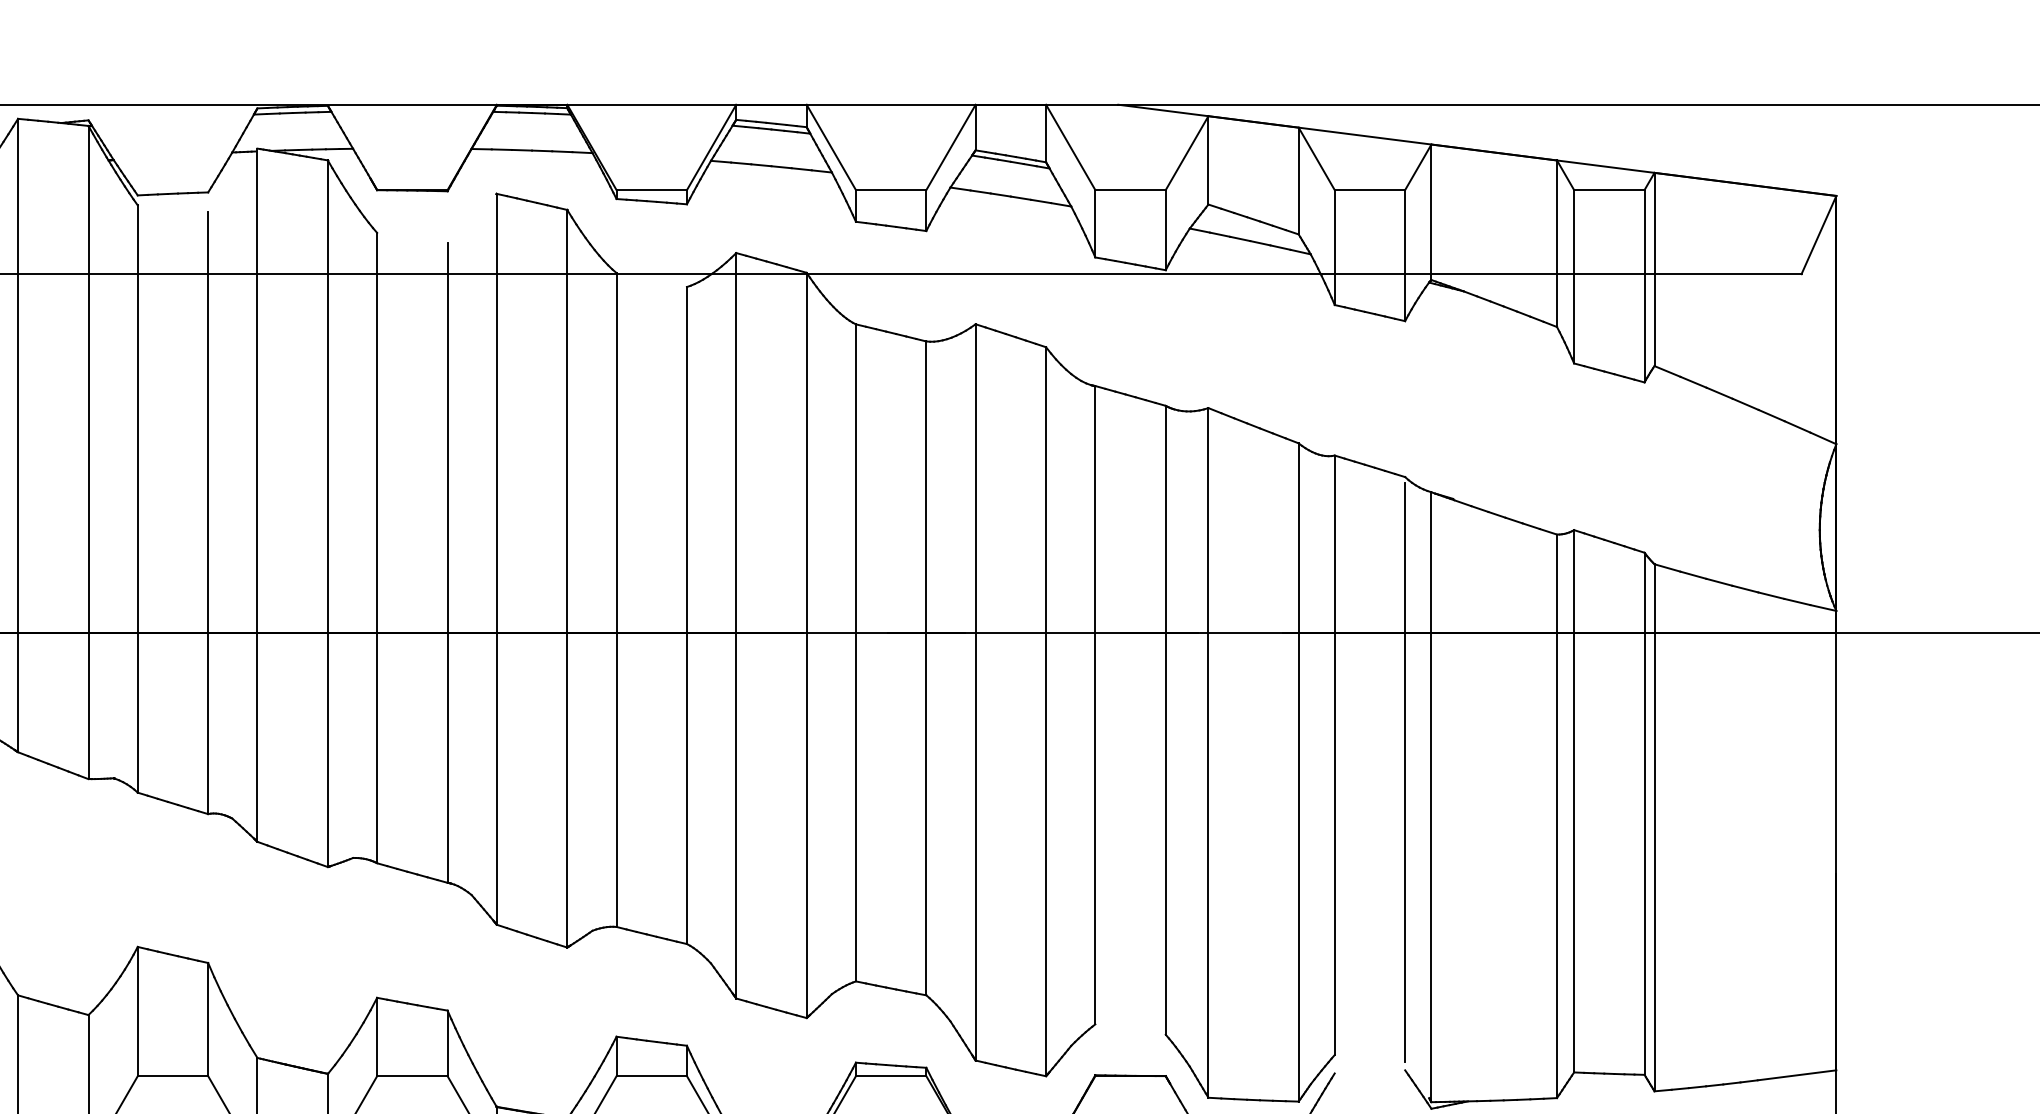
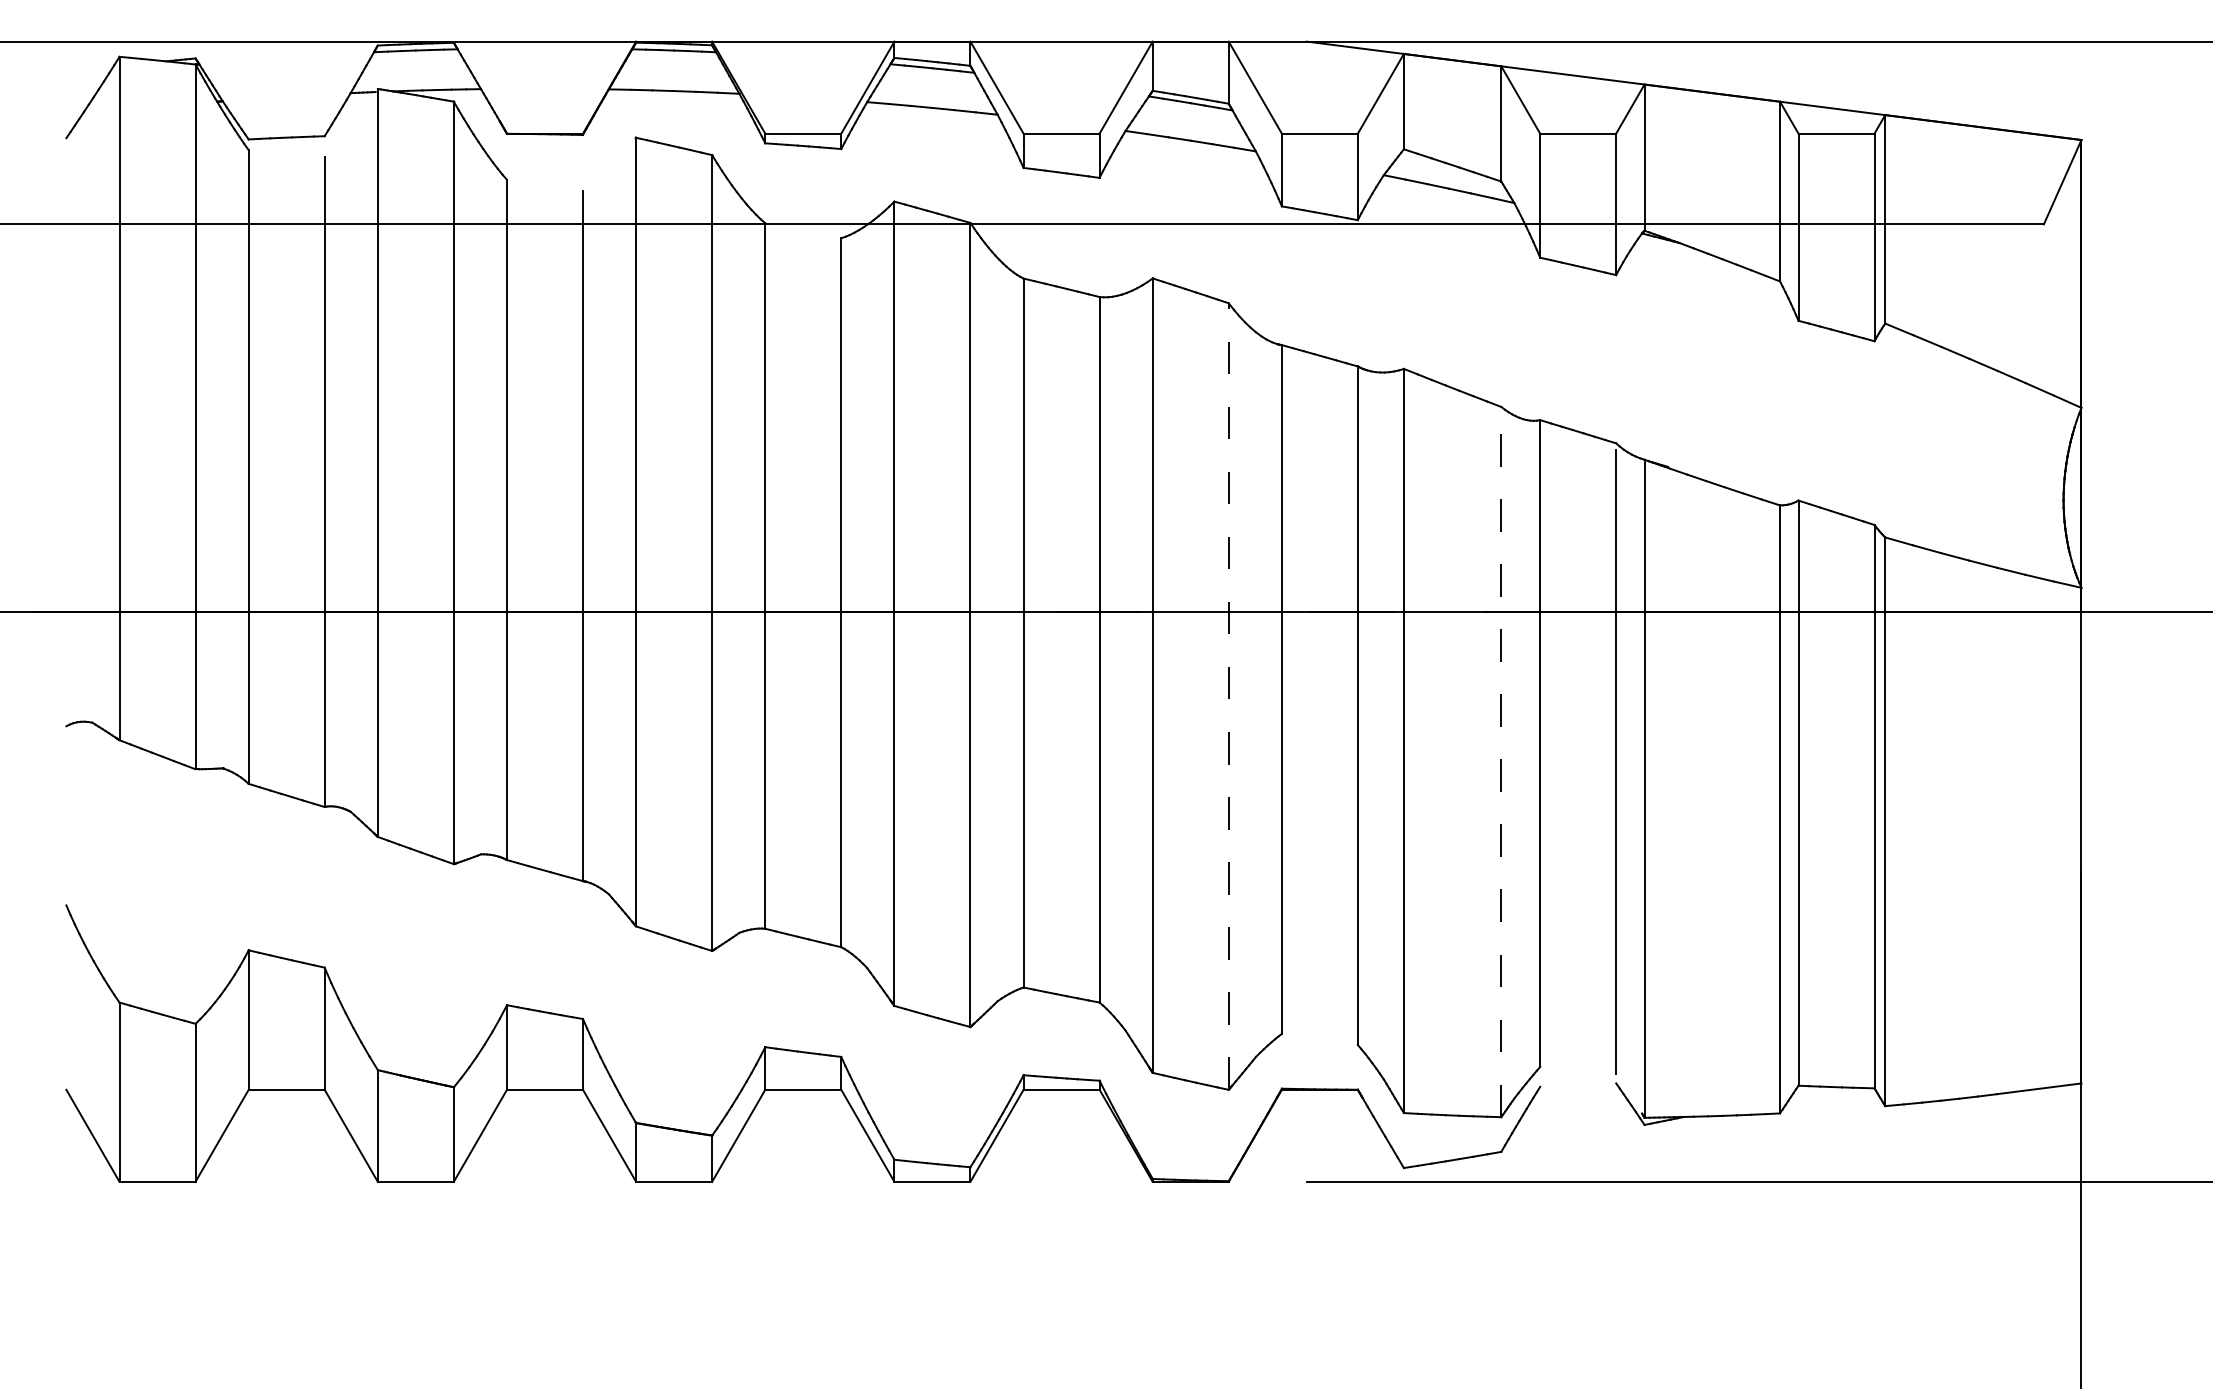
line: (1045, 711) -> (1228, 696), solid -> dashed
line: (1298, 771) -> (1501, 761), solid -> dashed

